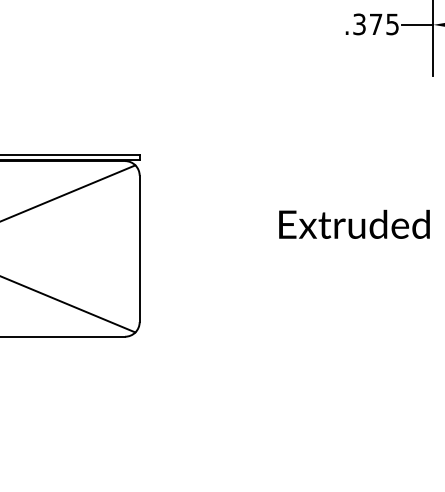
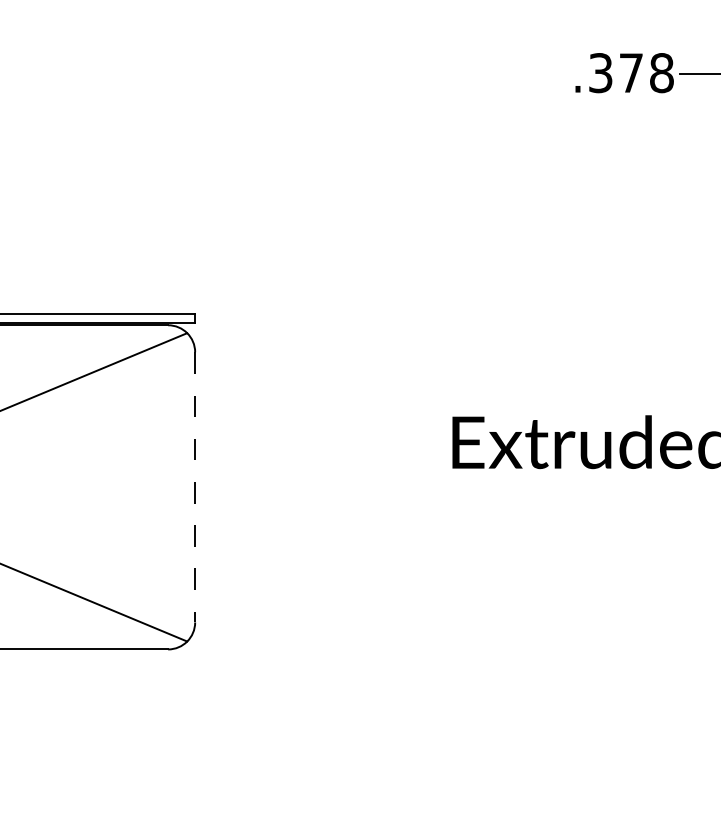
text: (392, 24) -> (661, 73), .375 -> .378
line: (139, 249) -> (194, 488), solid -> dashed

